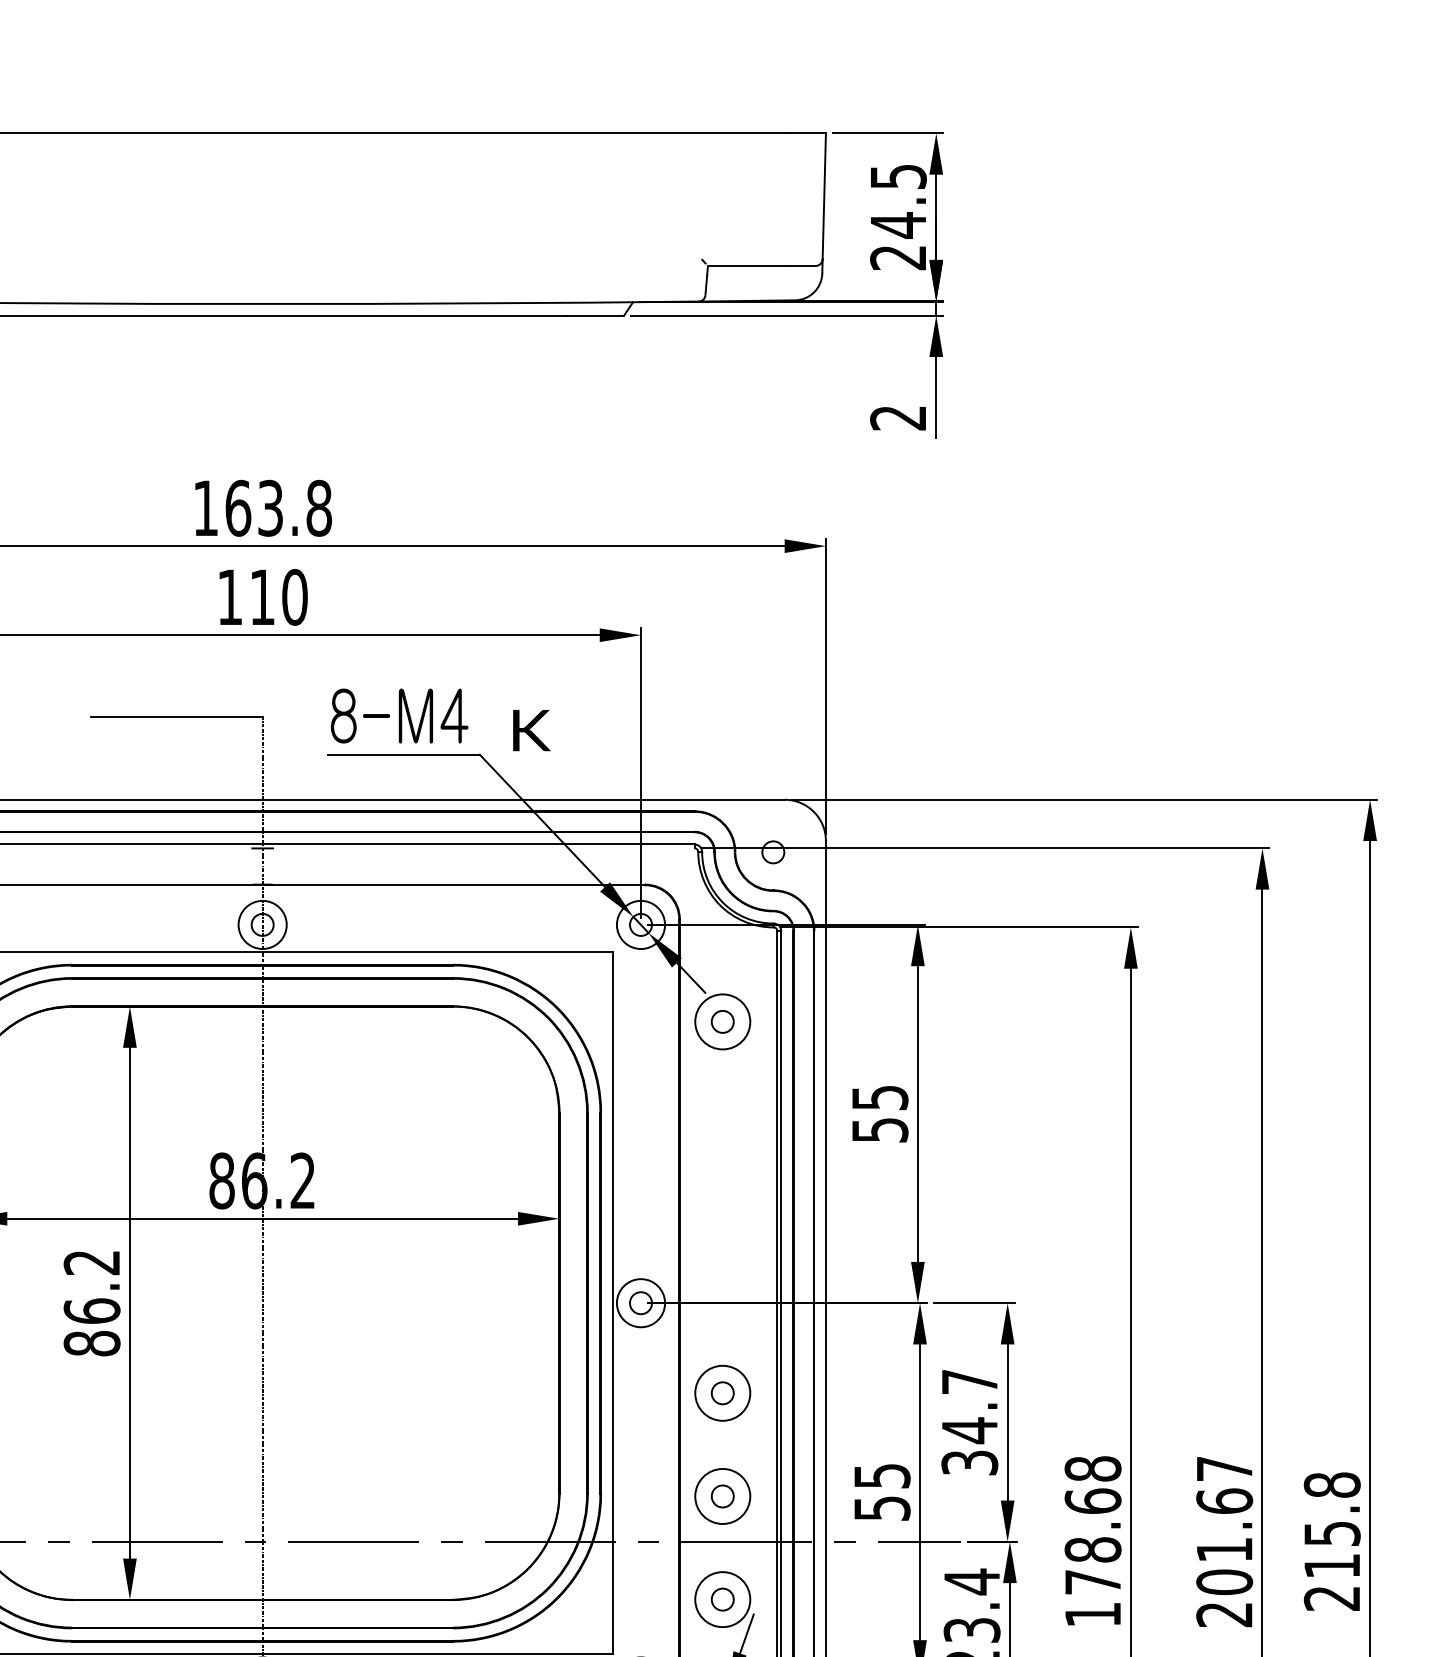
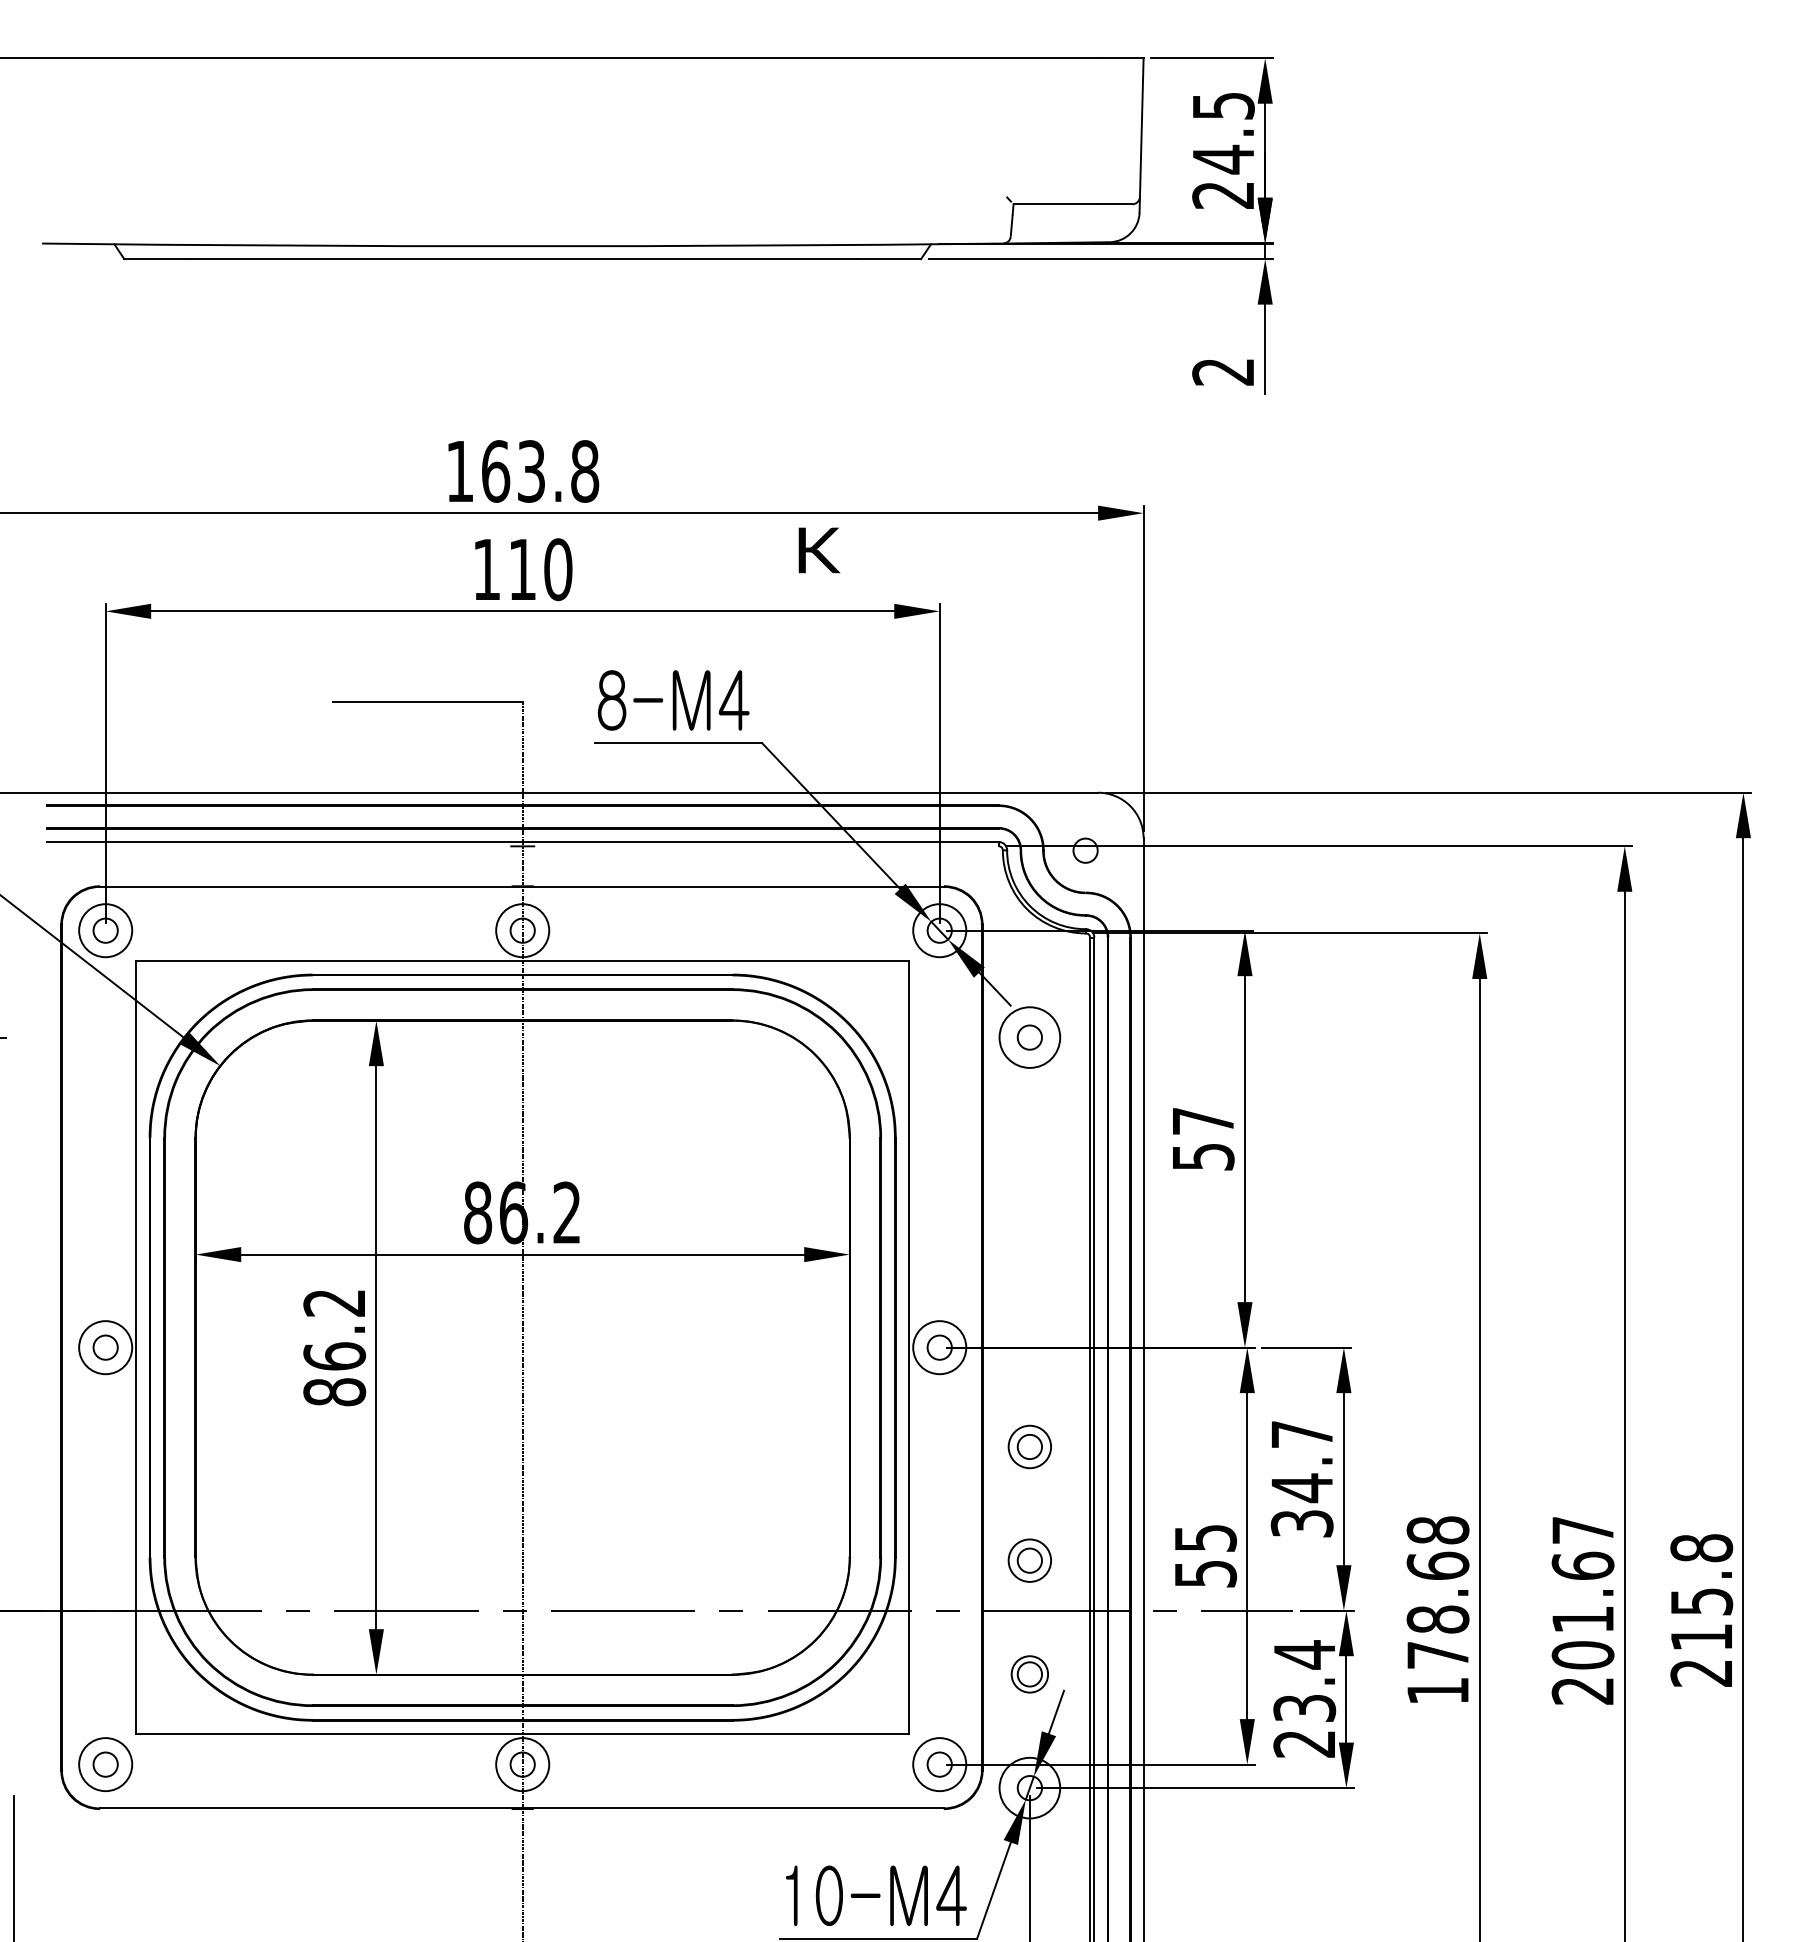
text: (531, 730) -> (819, 550), moved
text: (880, 1098) -> (1203, 1121), 55 -> 57
circle: (722, 1392) -> (1029, 1446), size x0.7
circle: (722, 1496) -> (1029, 1560), size x0.7
circle: (722, 1599) -> (1029, 1674), size x0.6

